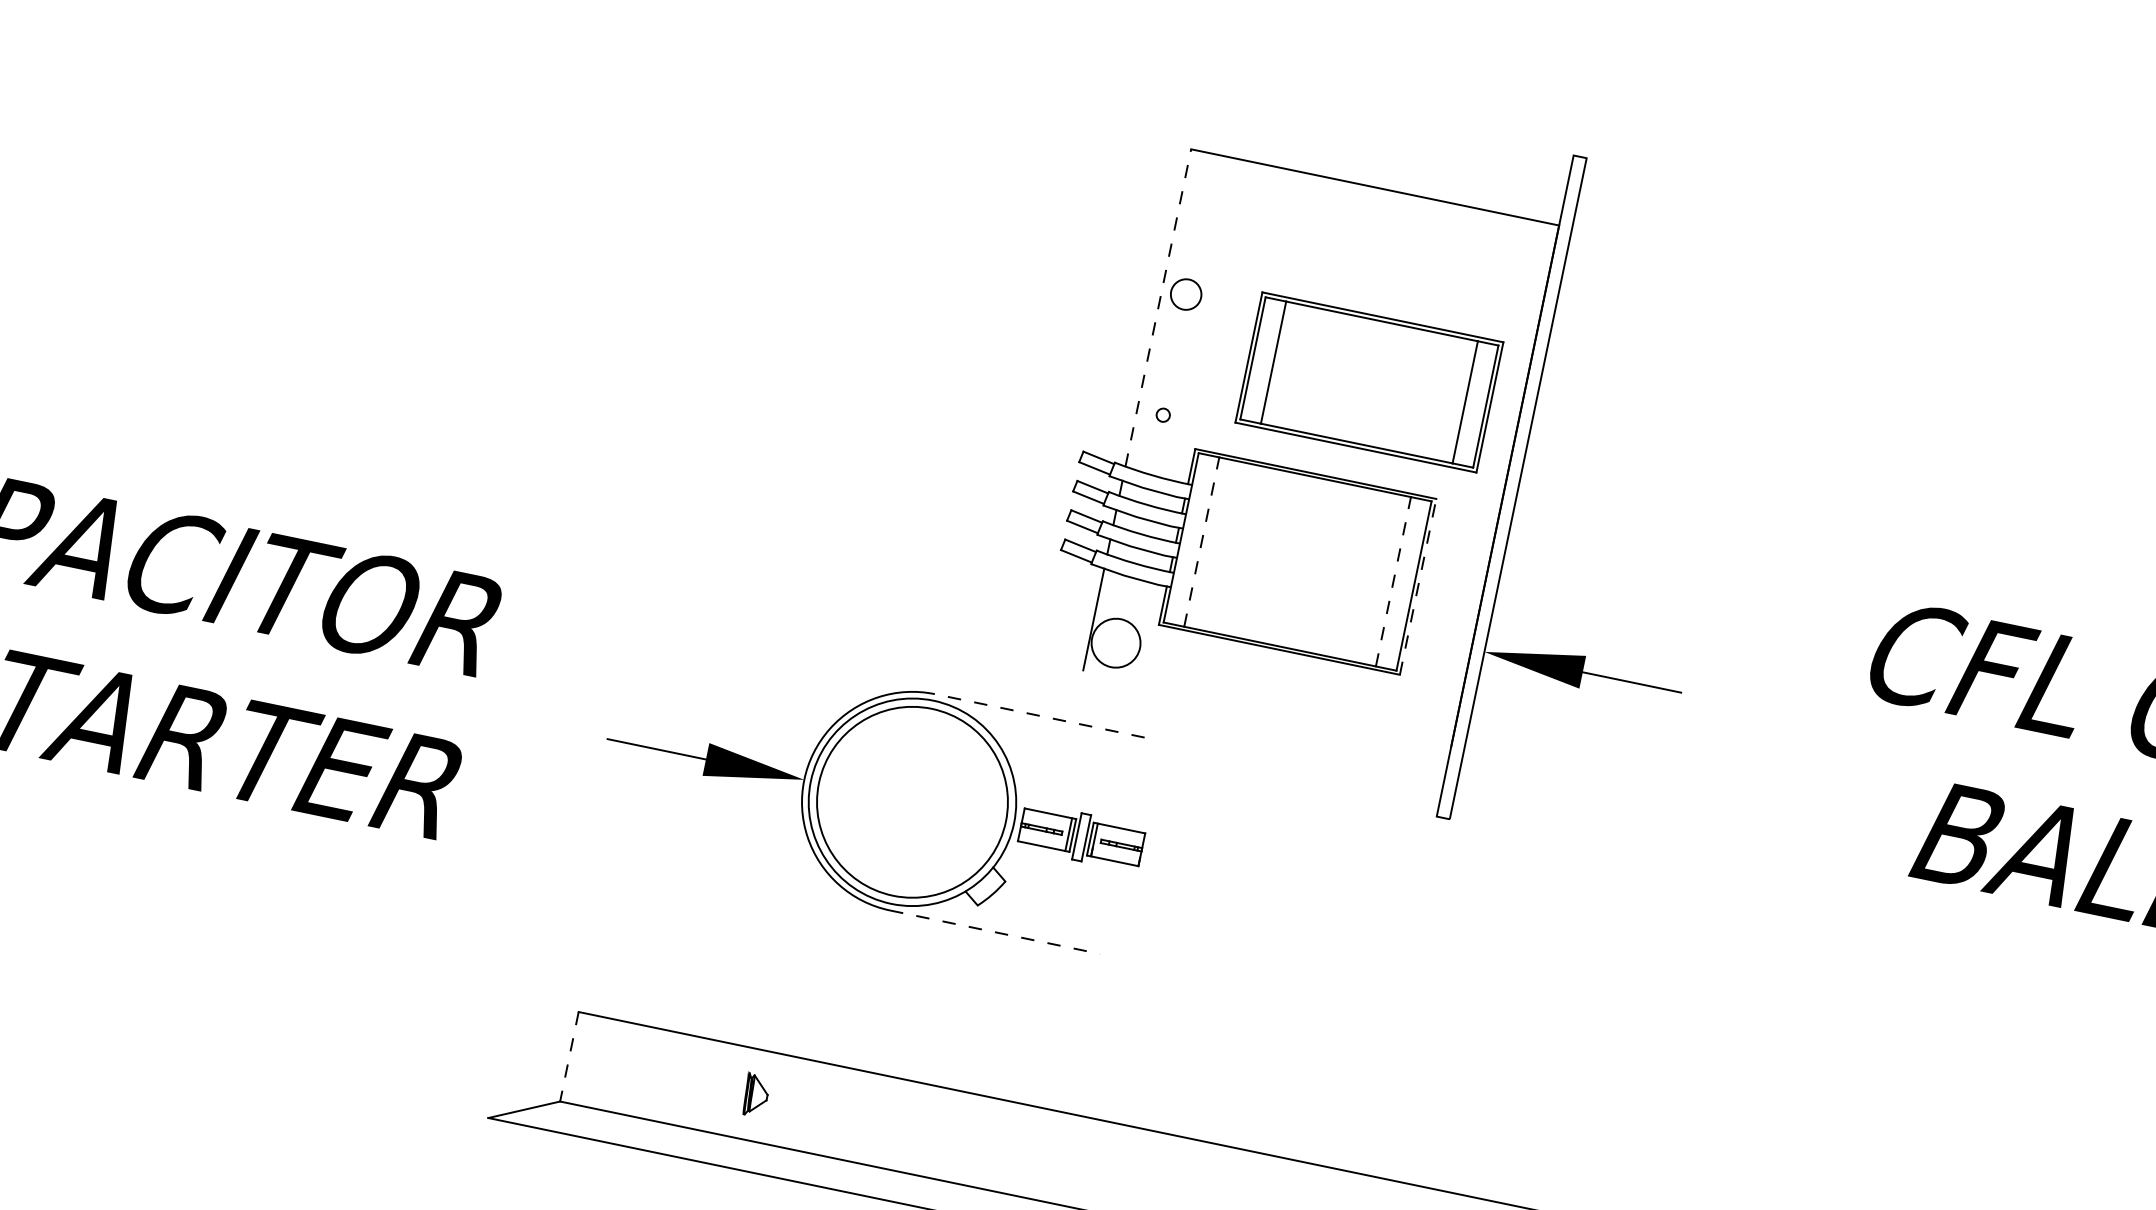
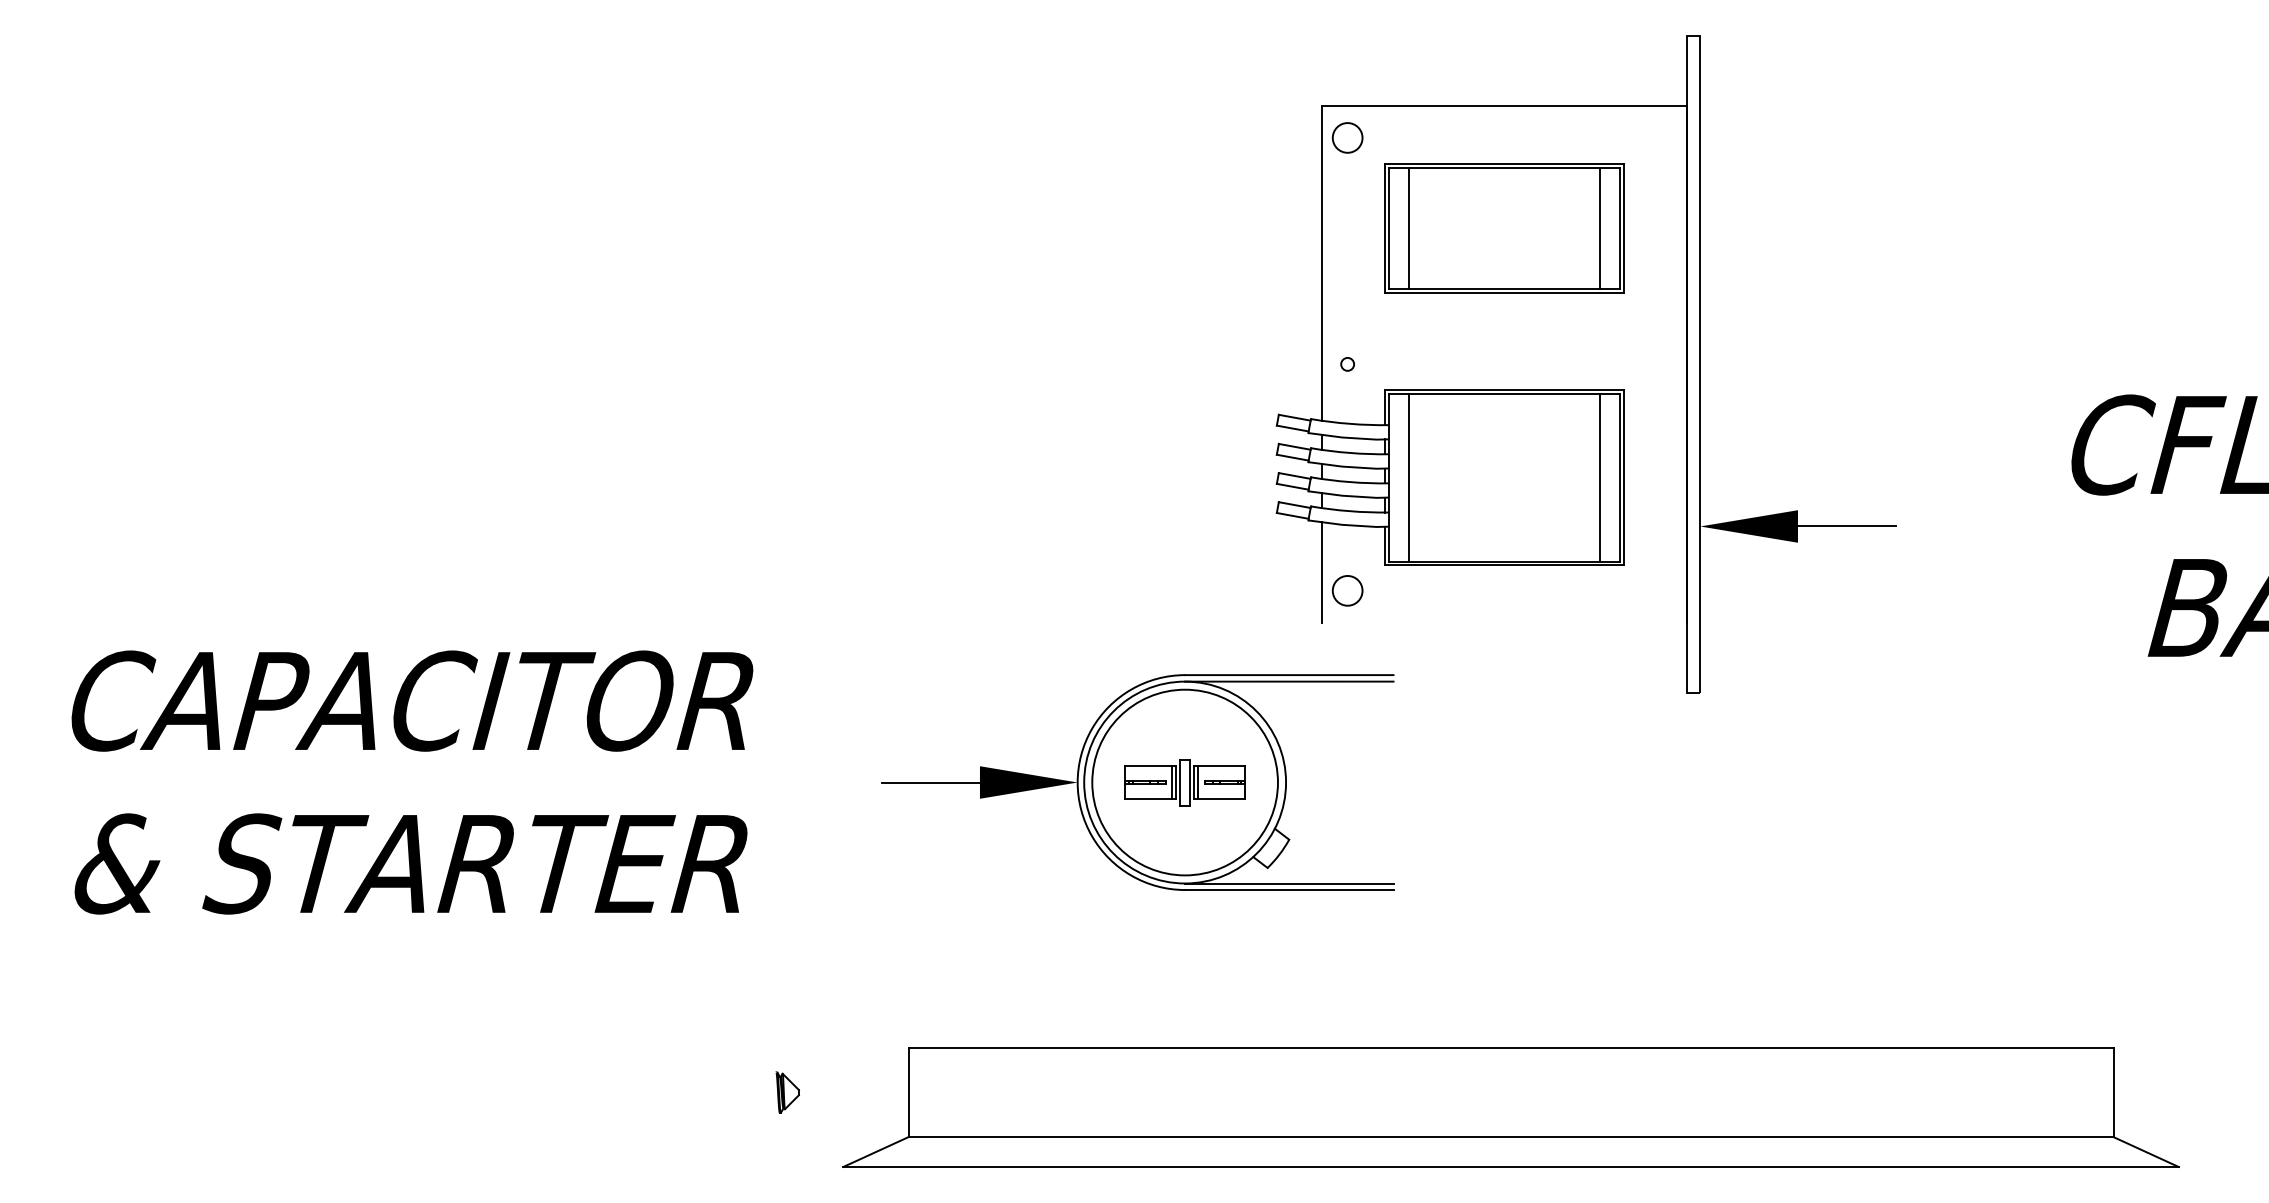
circle: (1186, 294) -> (1347, 137), moved
line: (1157, 308) -> (1321, 263), dashed -> solid
part: (1369, 382) -> (1504, 228), moved
line: (1201, 541) -> (1409, 477), dashed -> solid
line: (1393, 581) -> (1599, 477), dashed -> solid
line: (1418, 586) -> (1624, 477), dashed -> solid
circle: (1115, 642) -> (1347, 590), size x0.62
line: (1038, 716) -> (1288, 675), dashed -> solid
line: (1038, 722) -> (1289, 681), added
part: (1080, 837) -> (1184, 782), moved
line: (996, 925) -> (1289, 883), added
line: (995, 932) -> (1289, 890), dashed -> solid
line: (569, 1057) -> (908, 1093), dashed -> solid
part: (755, 1095) -> (787, 1092), moved

